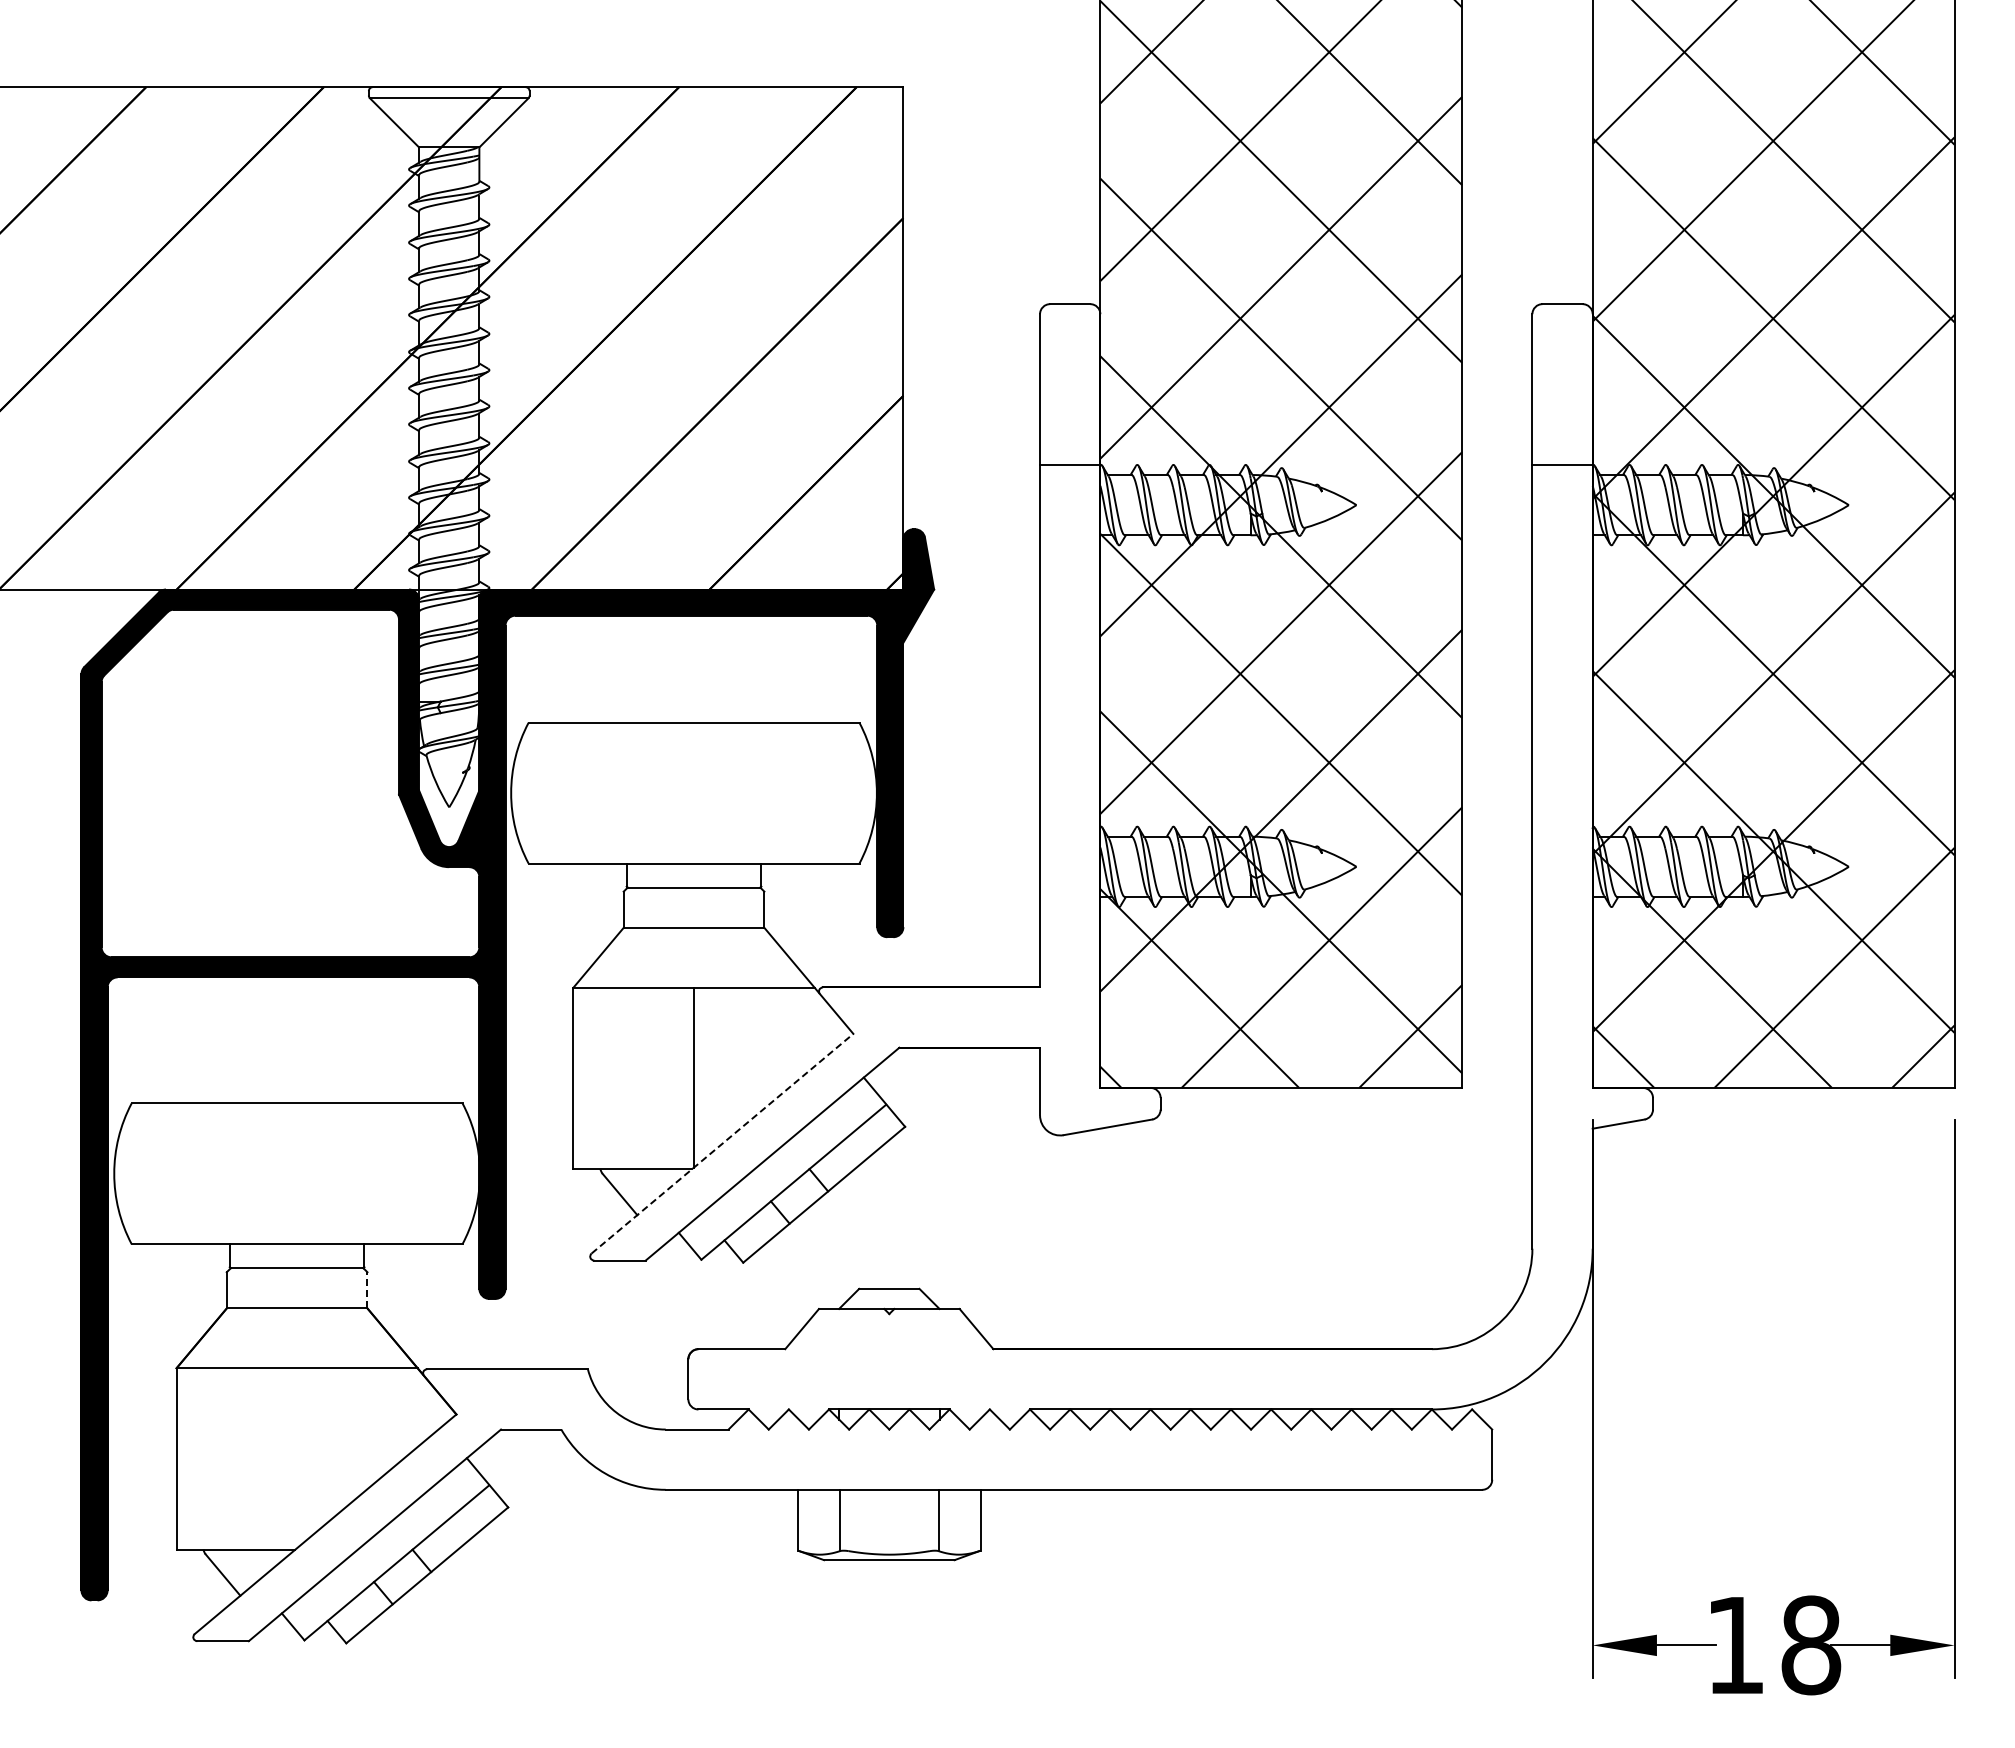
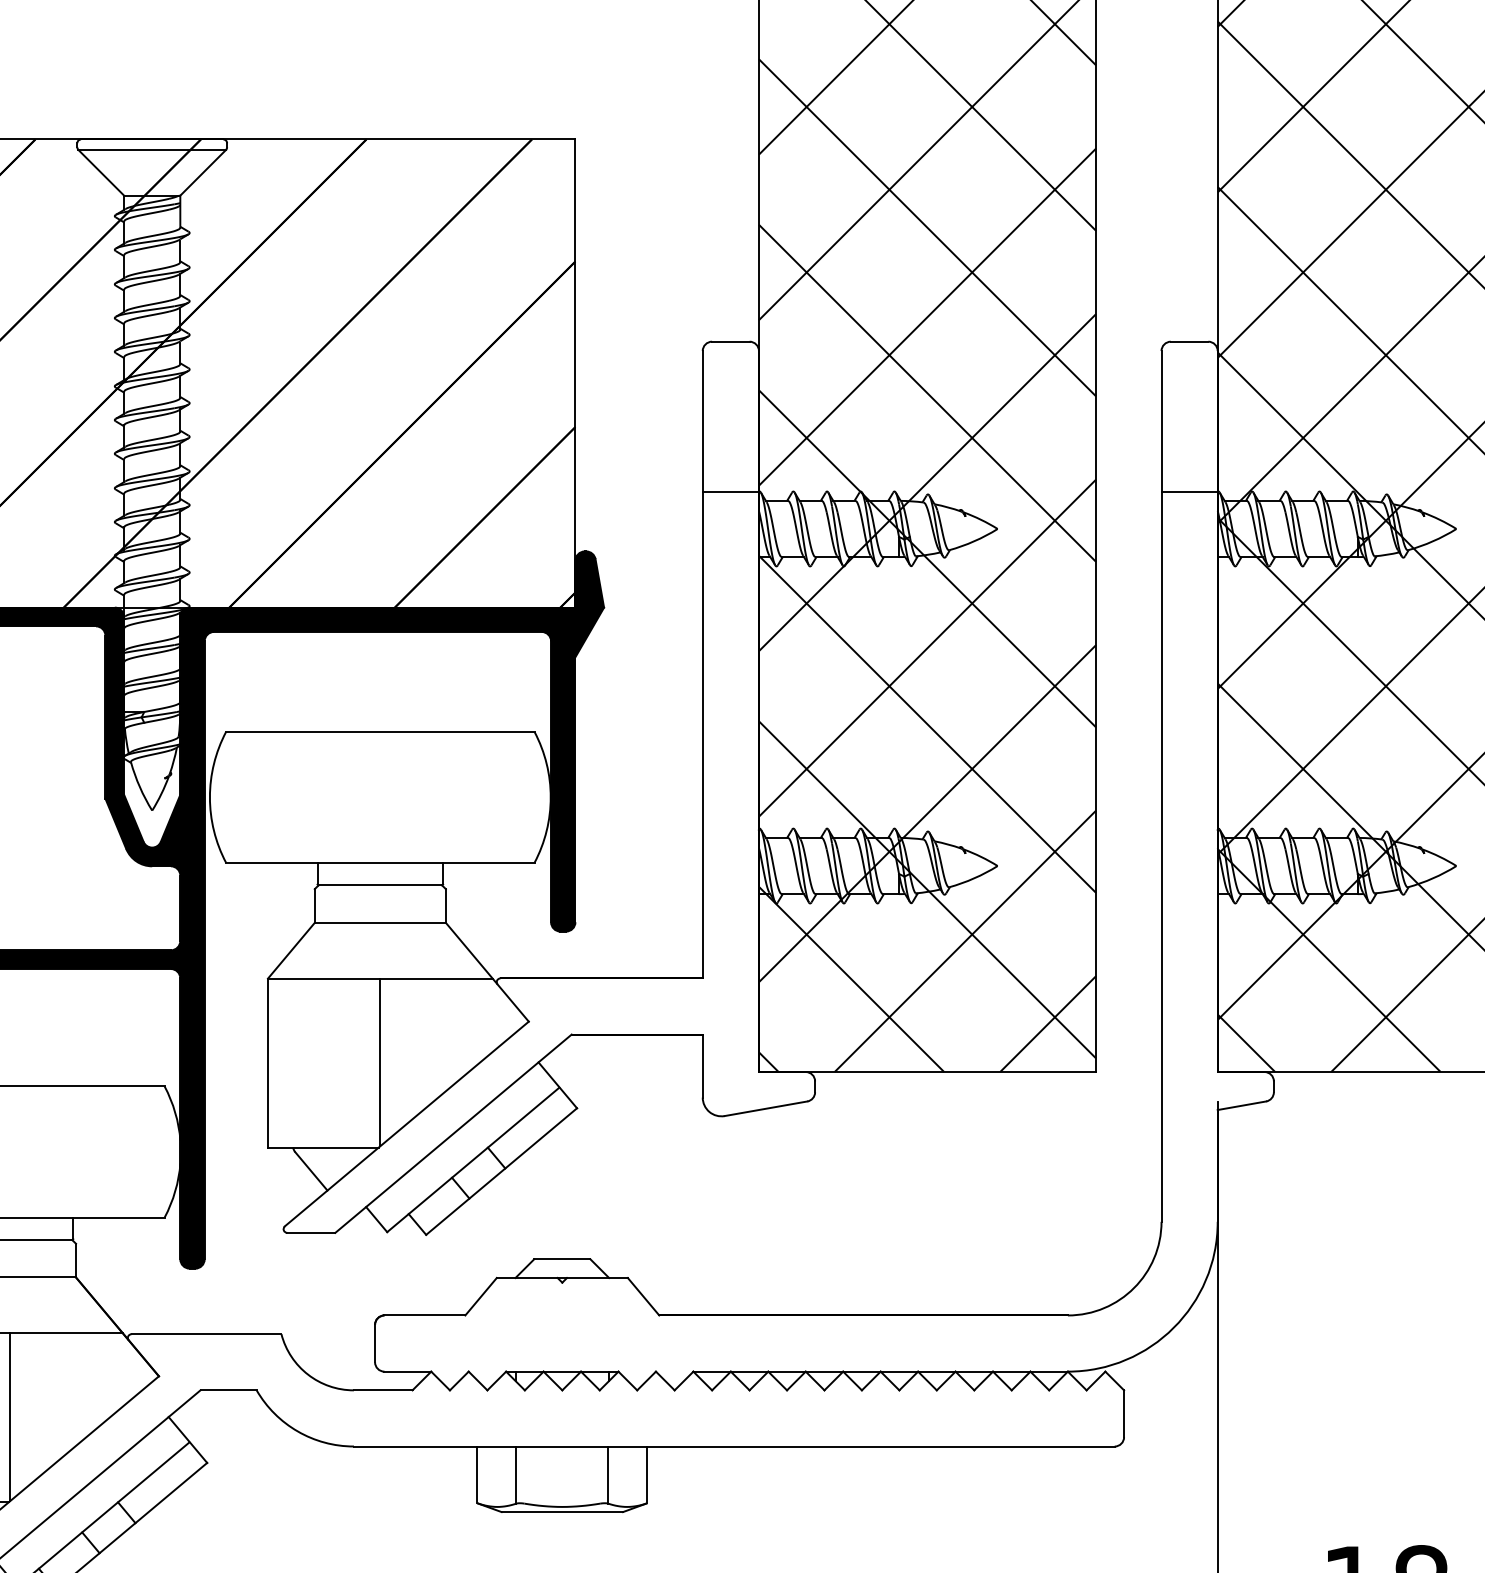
line: (722, 1143) -> (406, 1123), dashed -> solid
line: (367, 1289) -> (76, 1259), dashed -> solid
line: (297, 1458) -> (10, 1417), added

